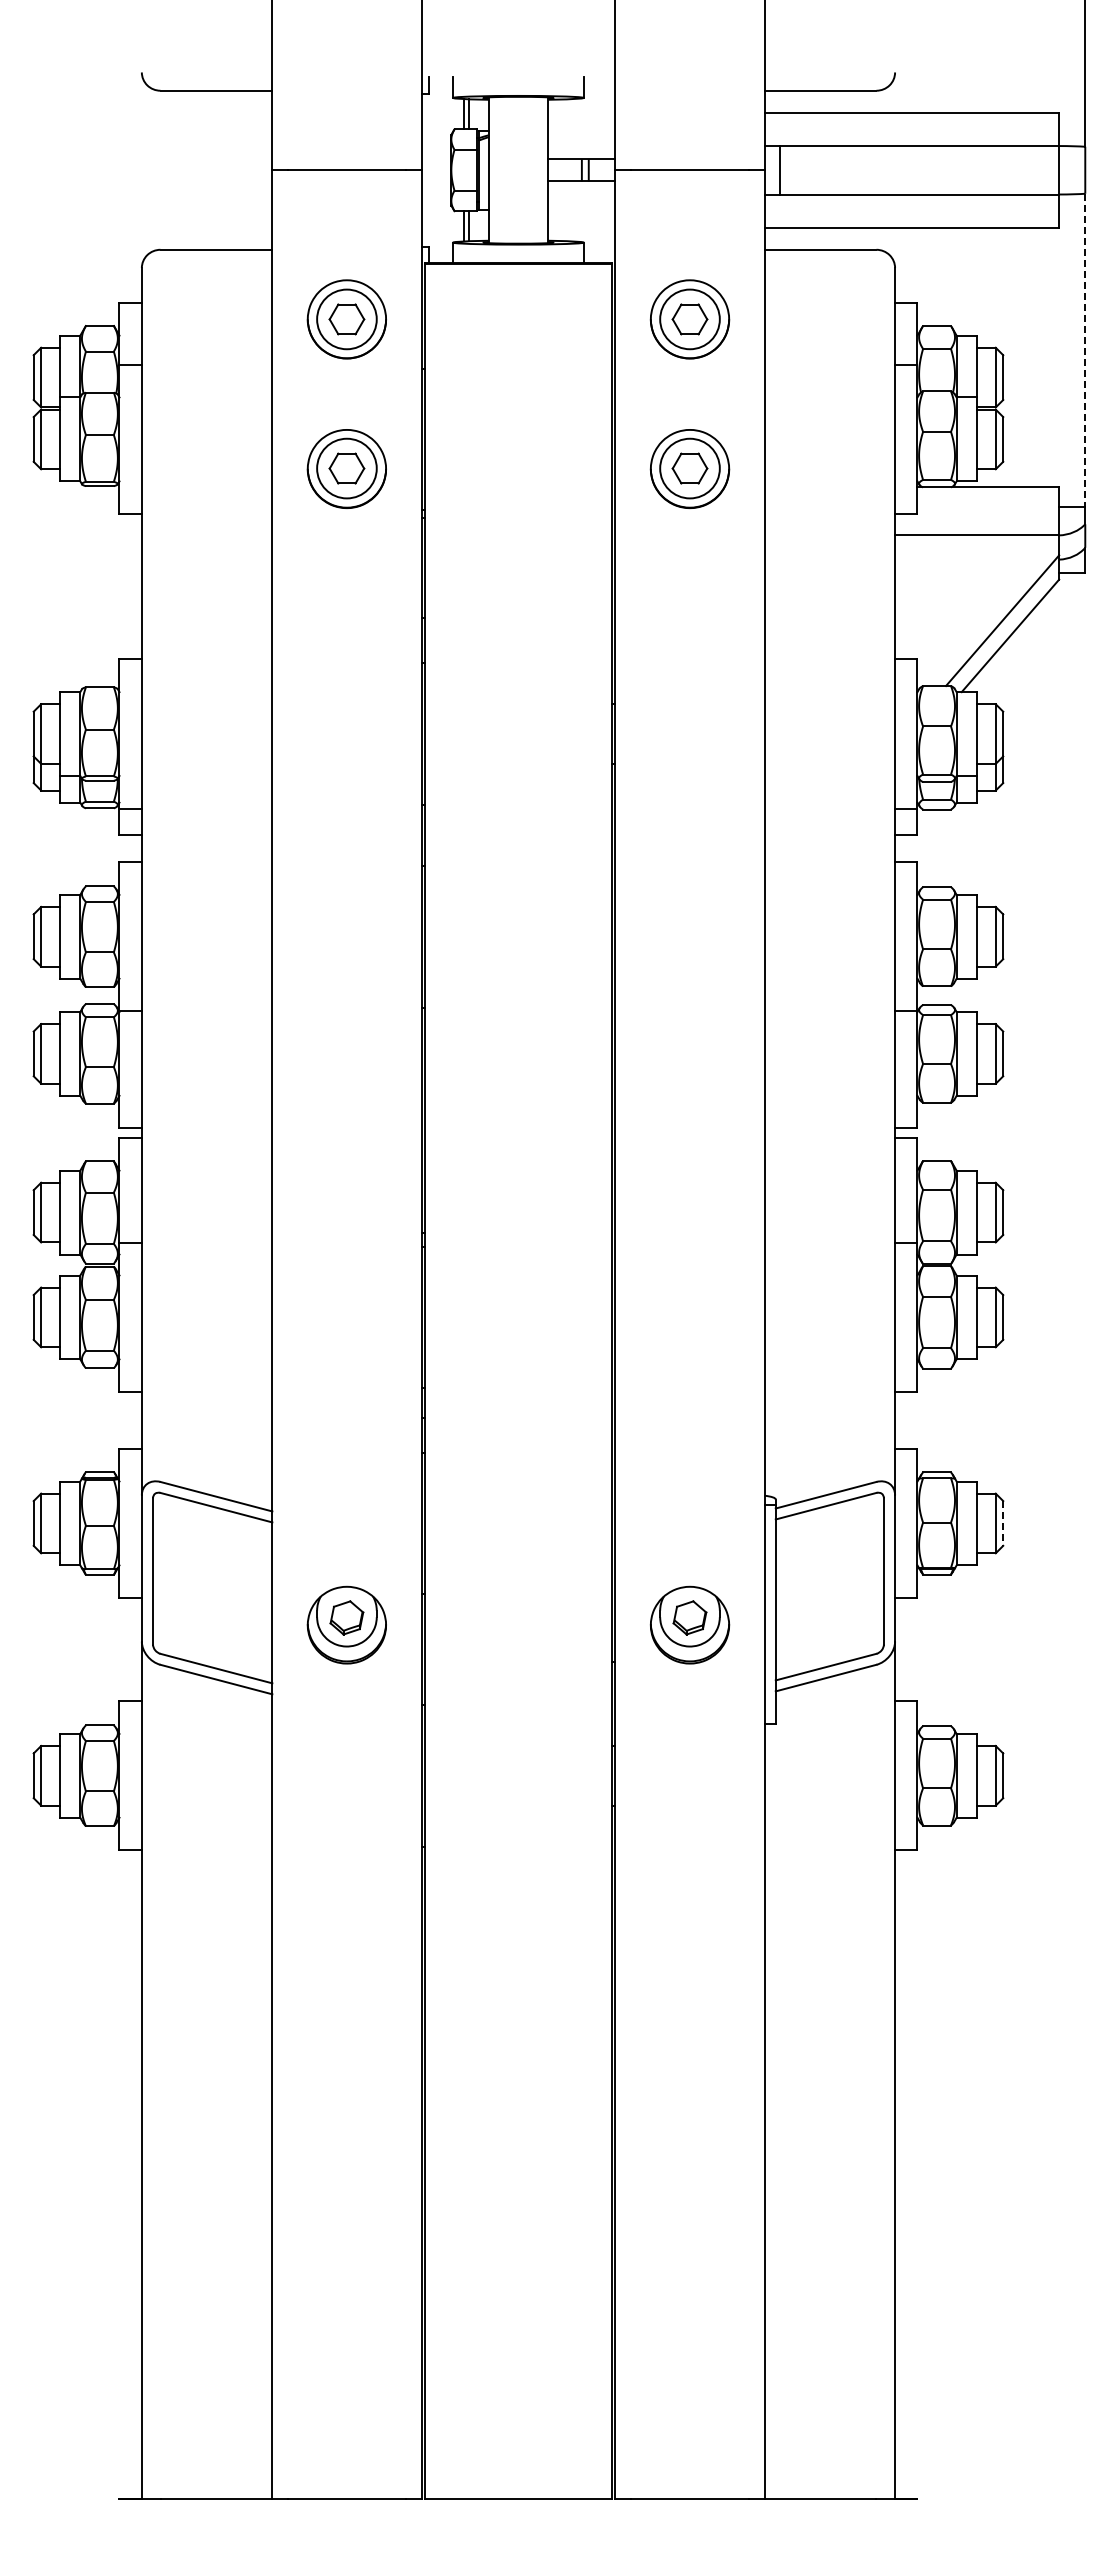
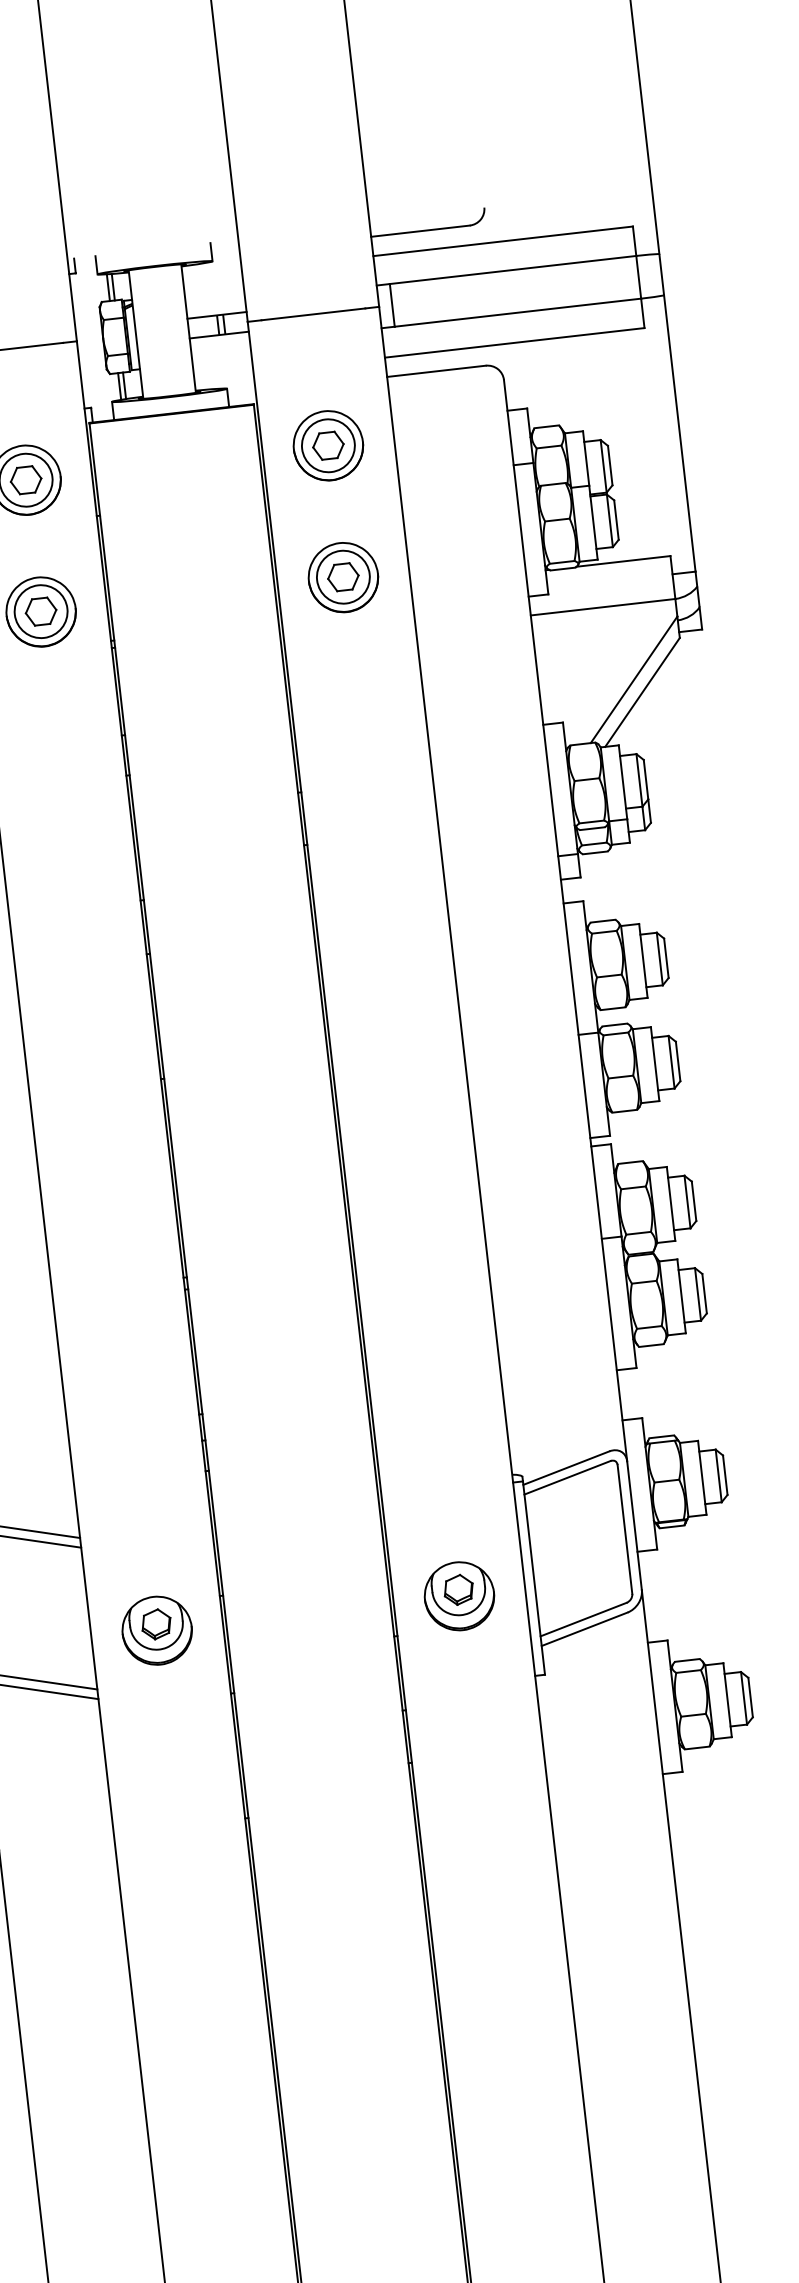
line: (1085, 350) -> (680, 433), dashed -> solid
line: (1003, 1523) -> (725, 1475), dashed -> solid

